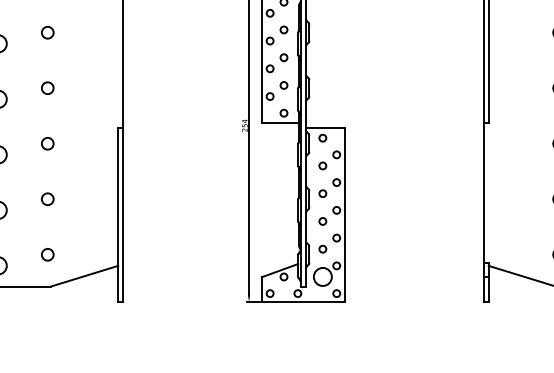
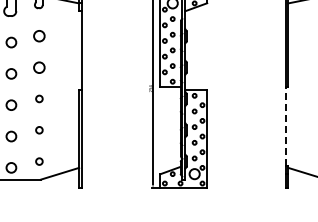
circle: (47, 33) -> (39, 36), size x1.6
circle: (47, 87) -> (39, 67), size x1.6
line: (483, 192) -> (285, 126), solid -> dashed

